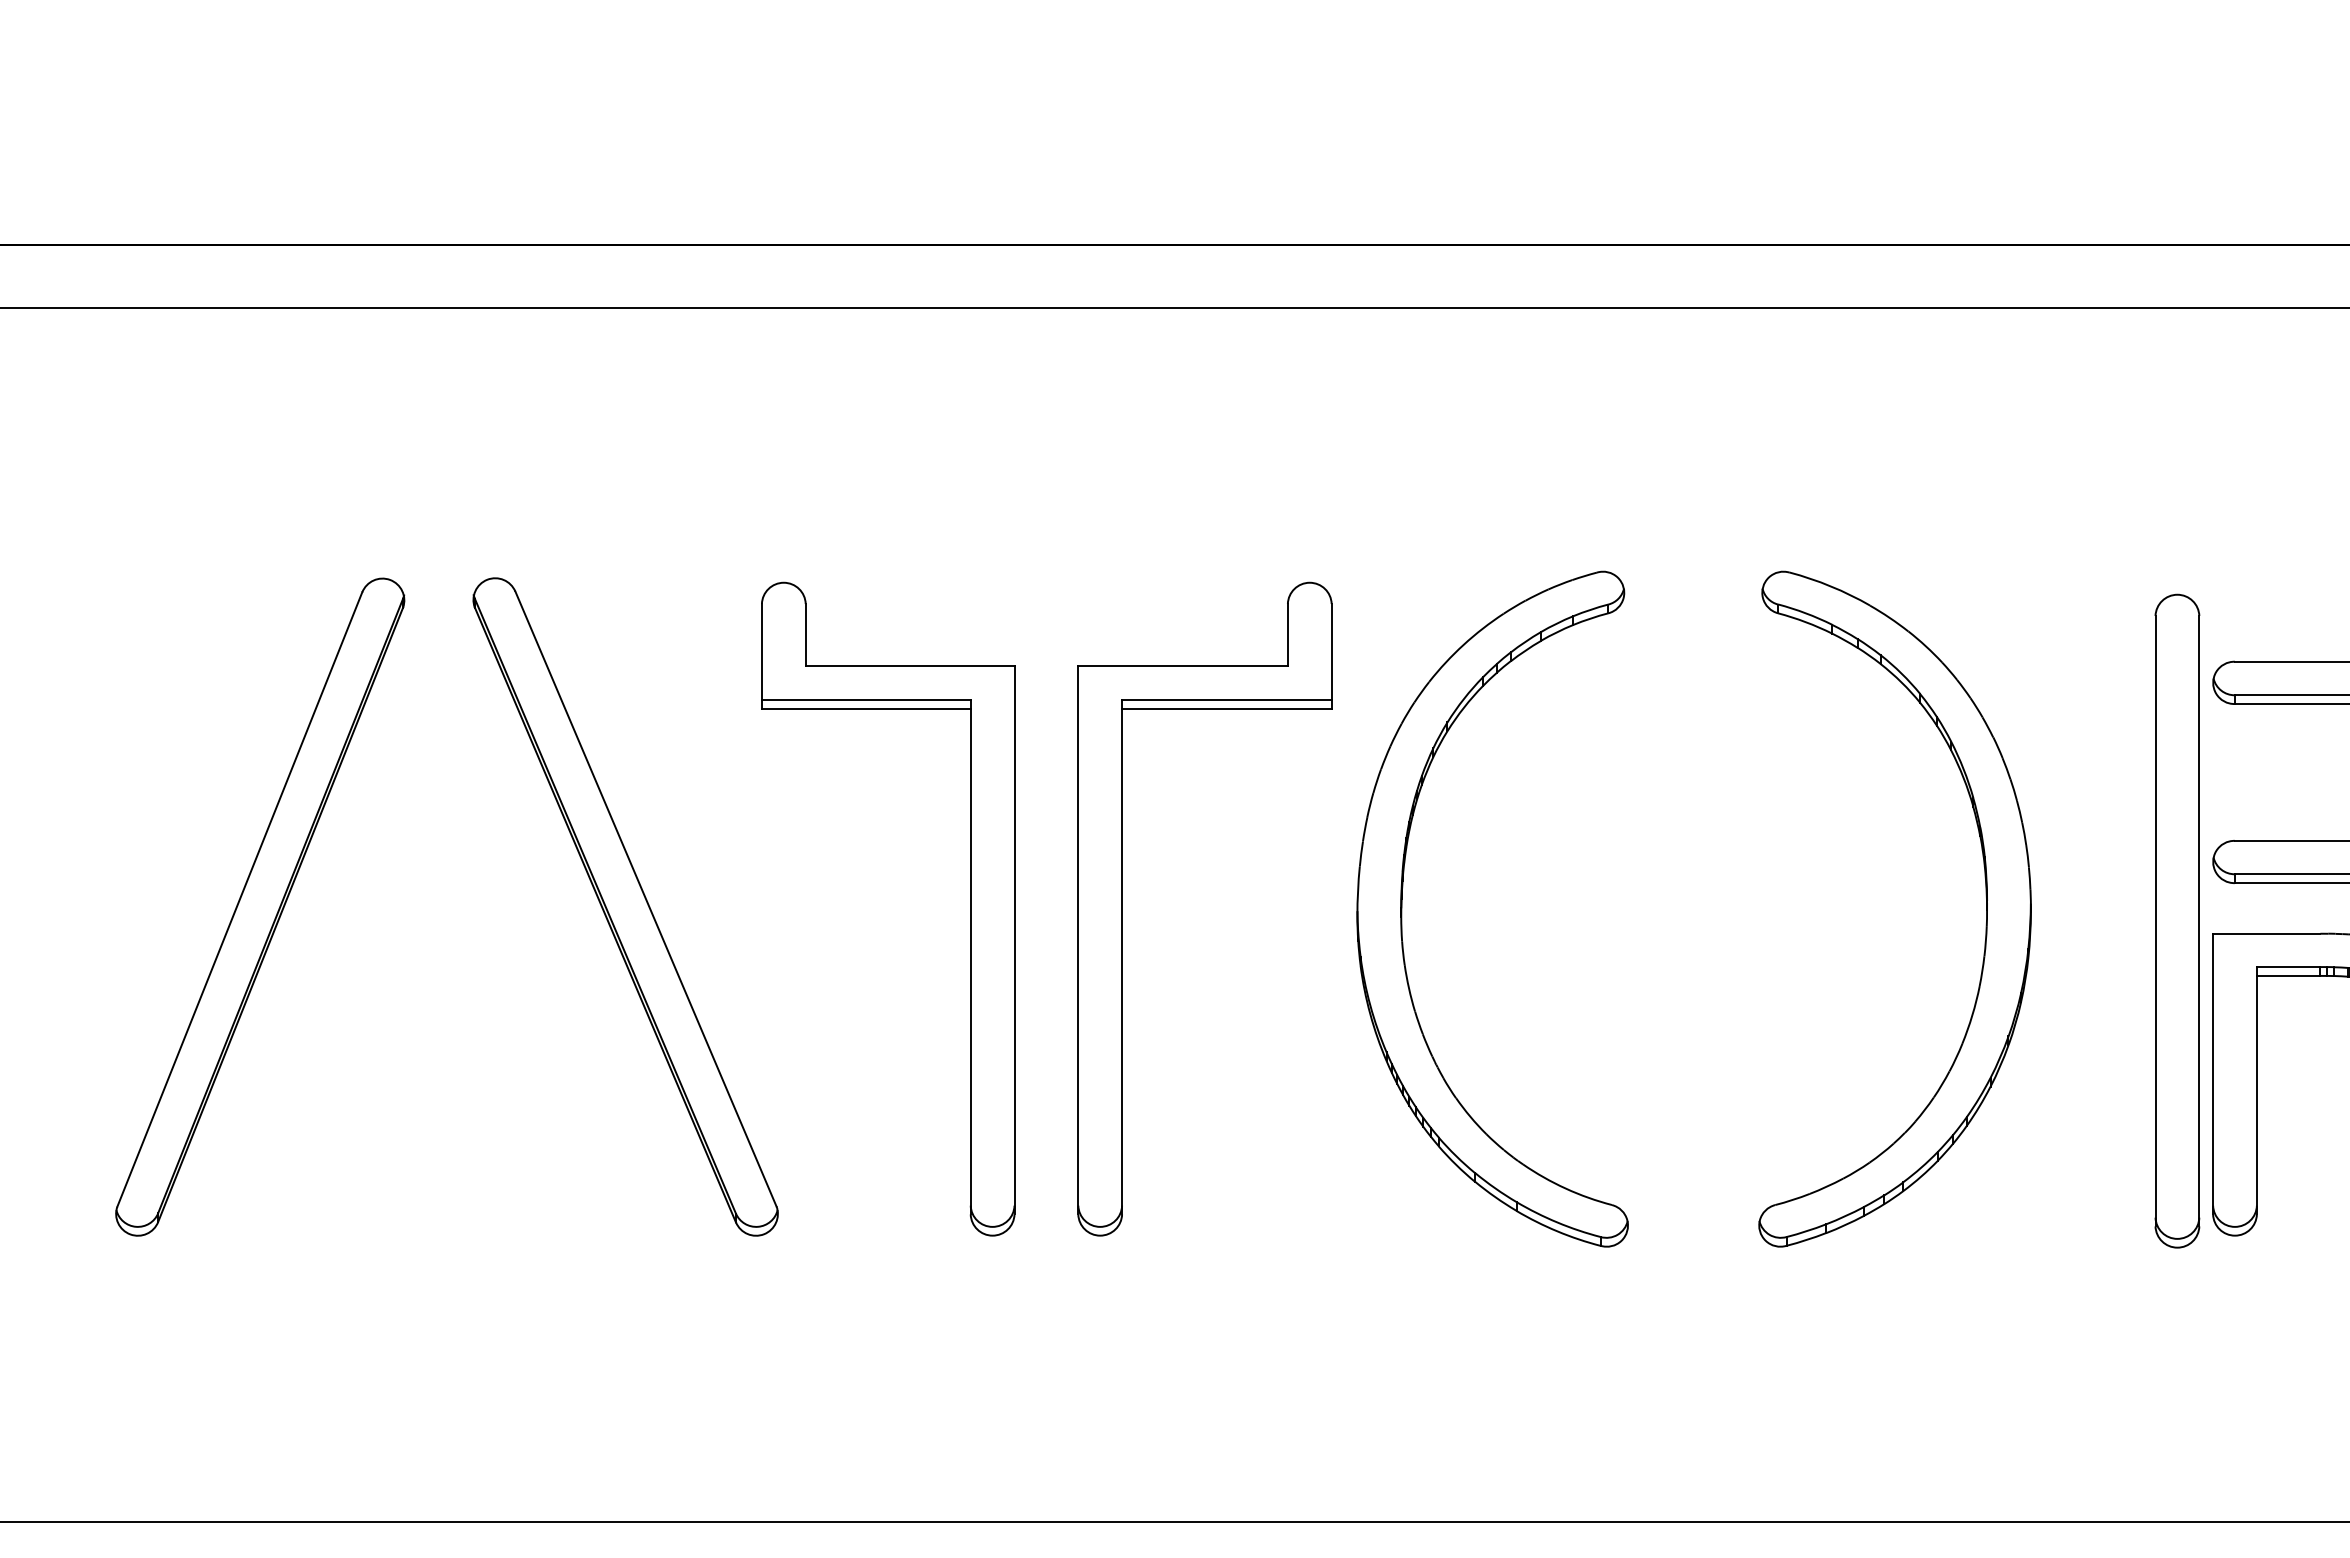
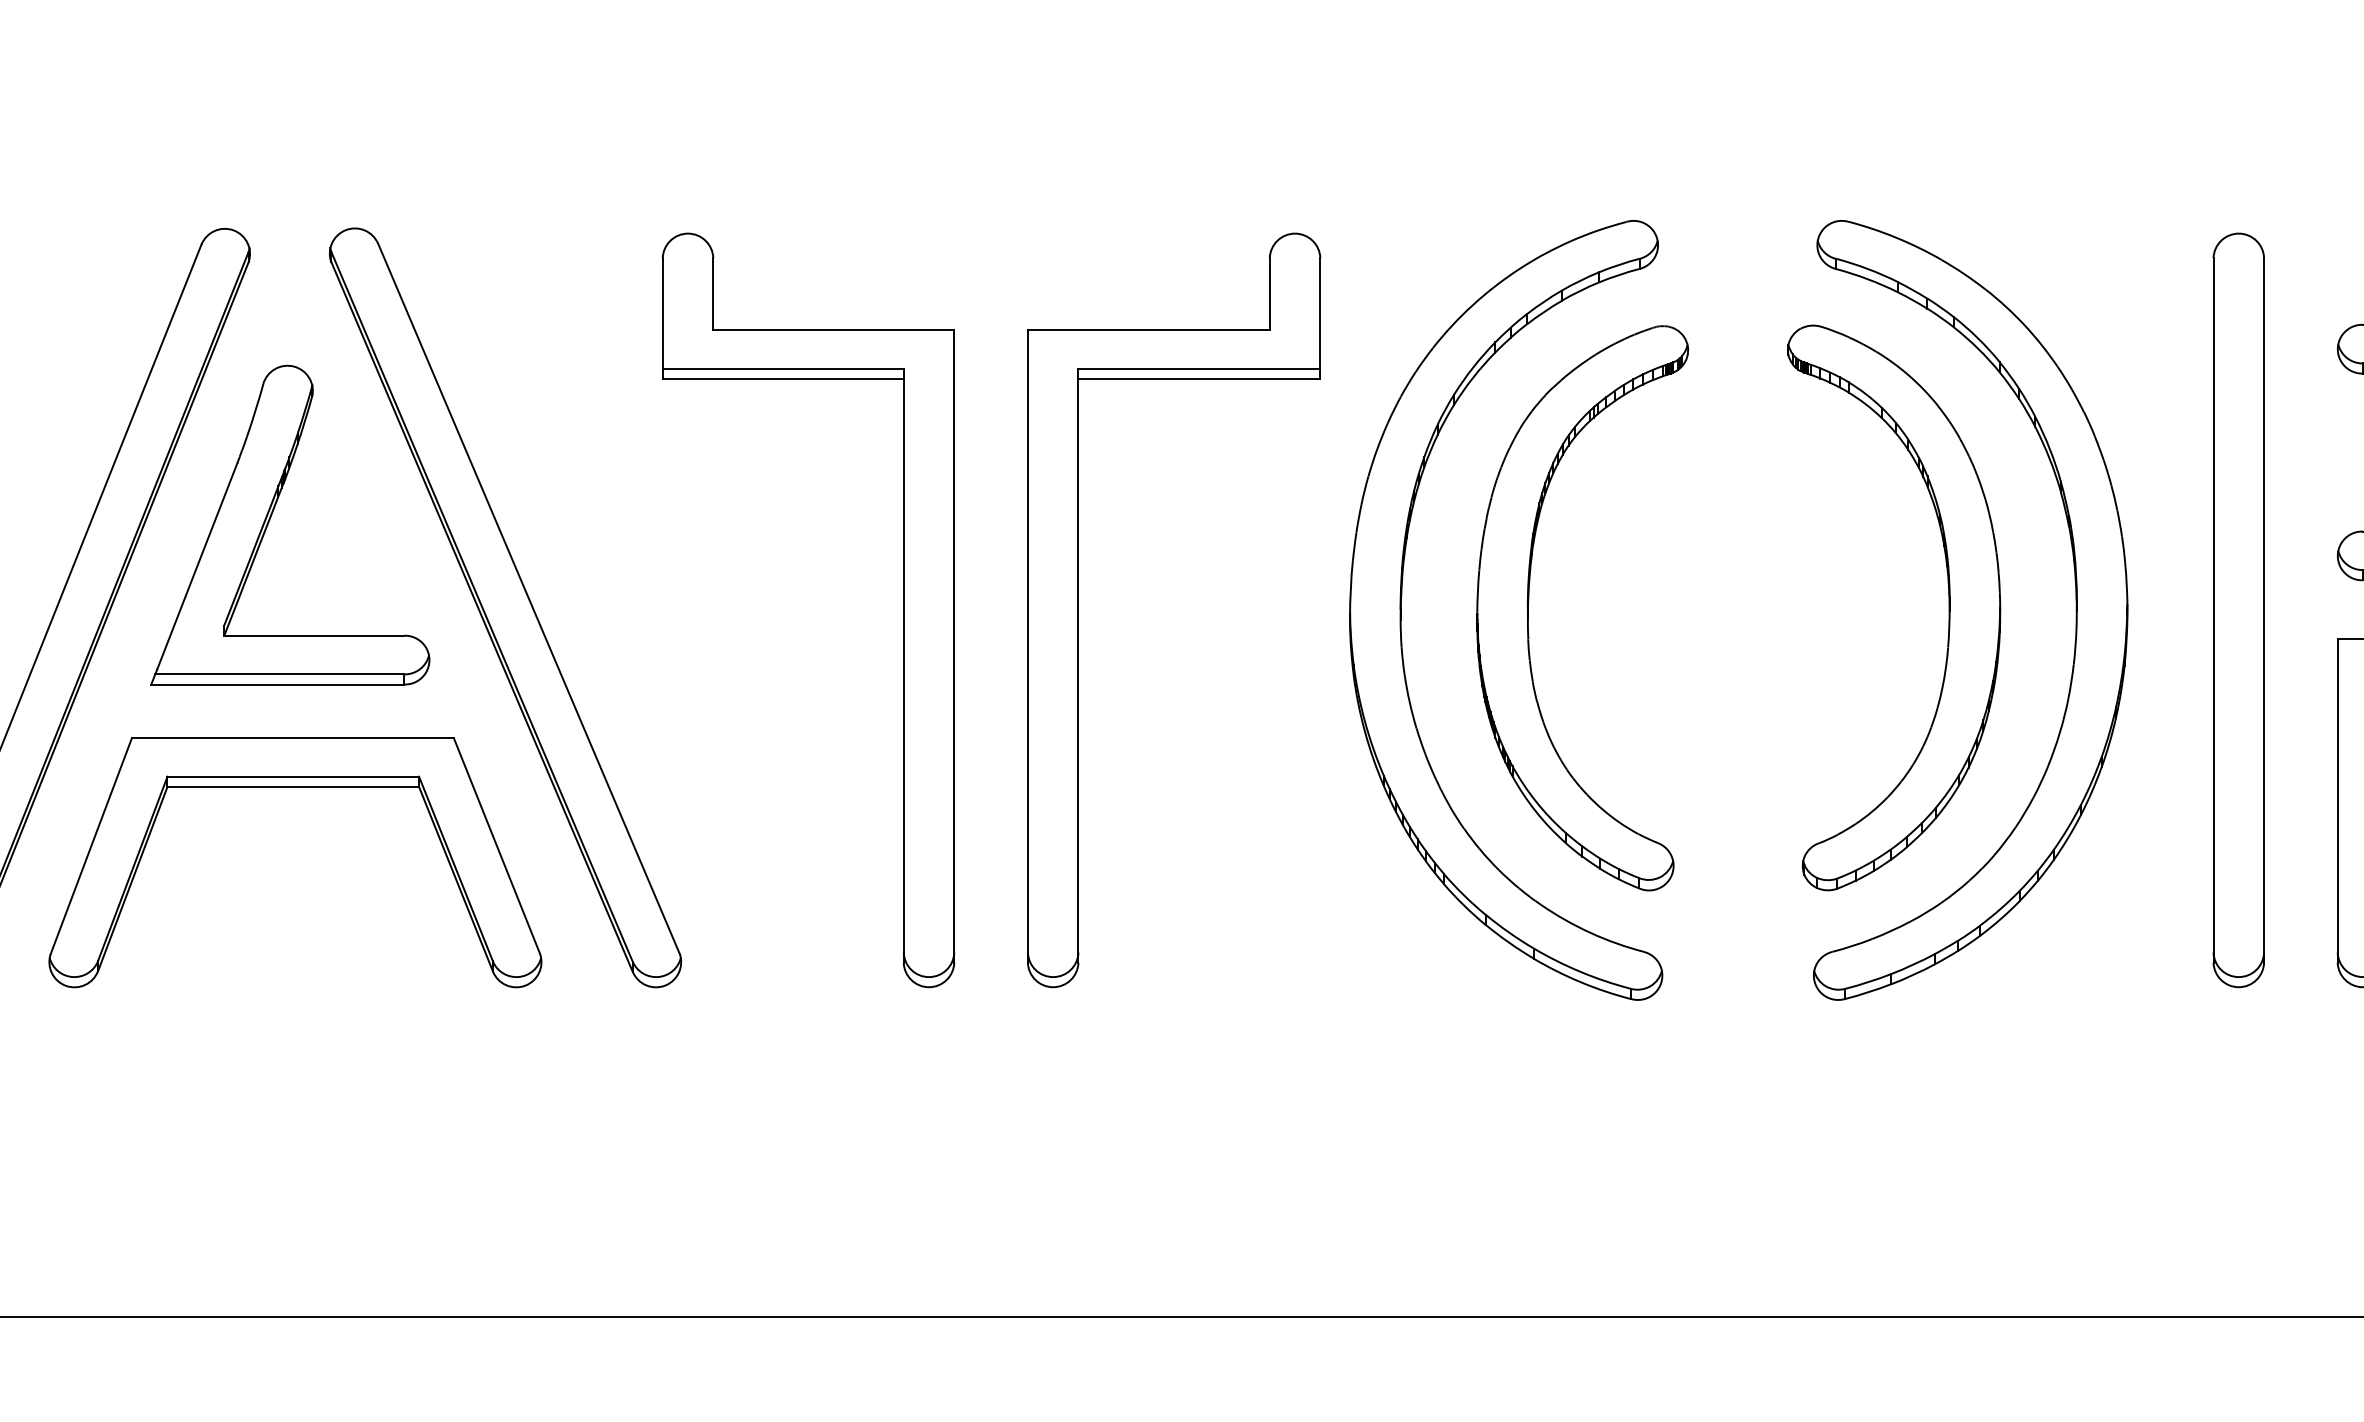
part: (422, 830) -> (270, 519), added
part: (1875, 902) -> (1948, 602), added
part: (1512, 907) -> (1529, 608), added
part: (2177, 920) -> (2238, 609), moved
part: (443, 1062) -> (295, 787), added

